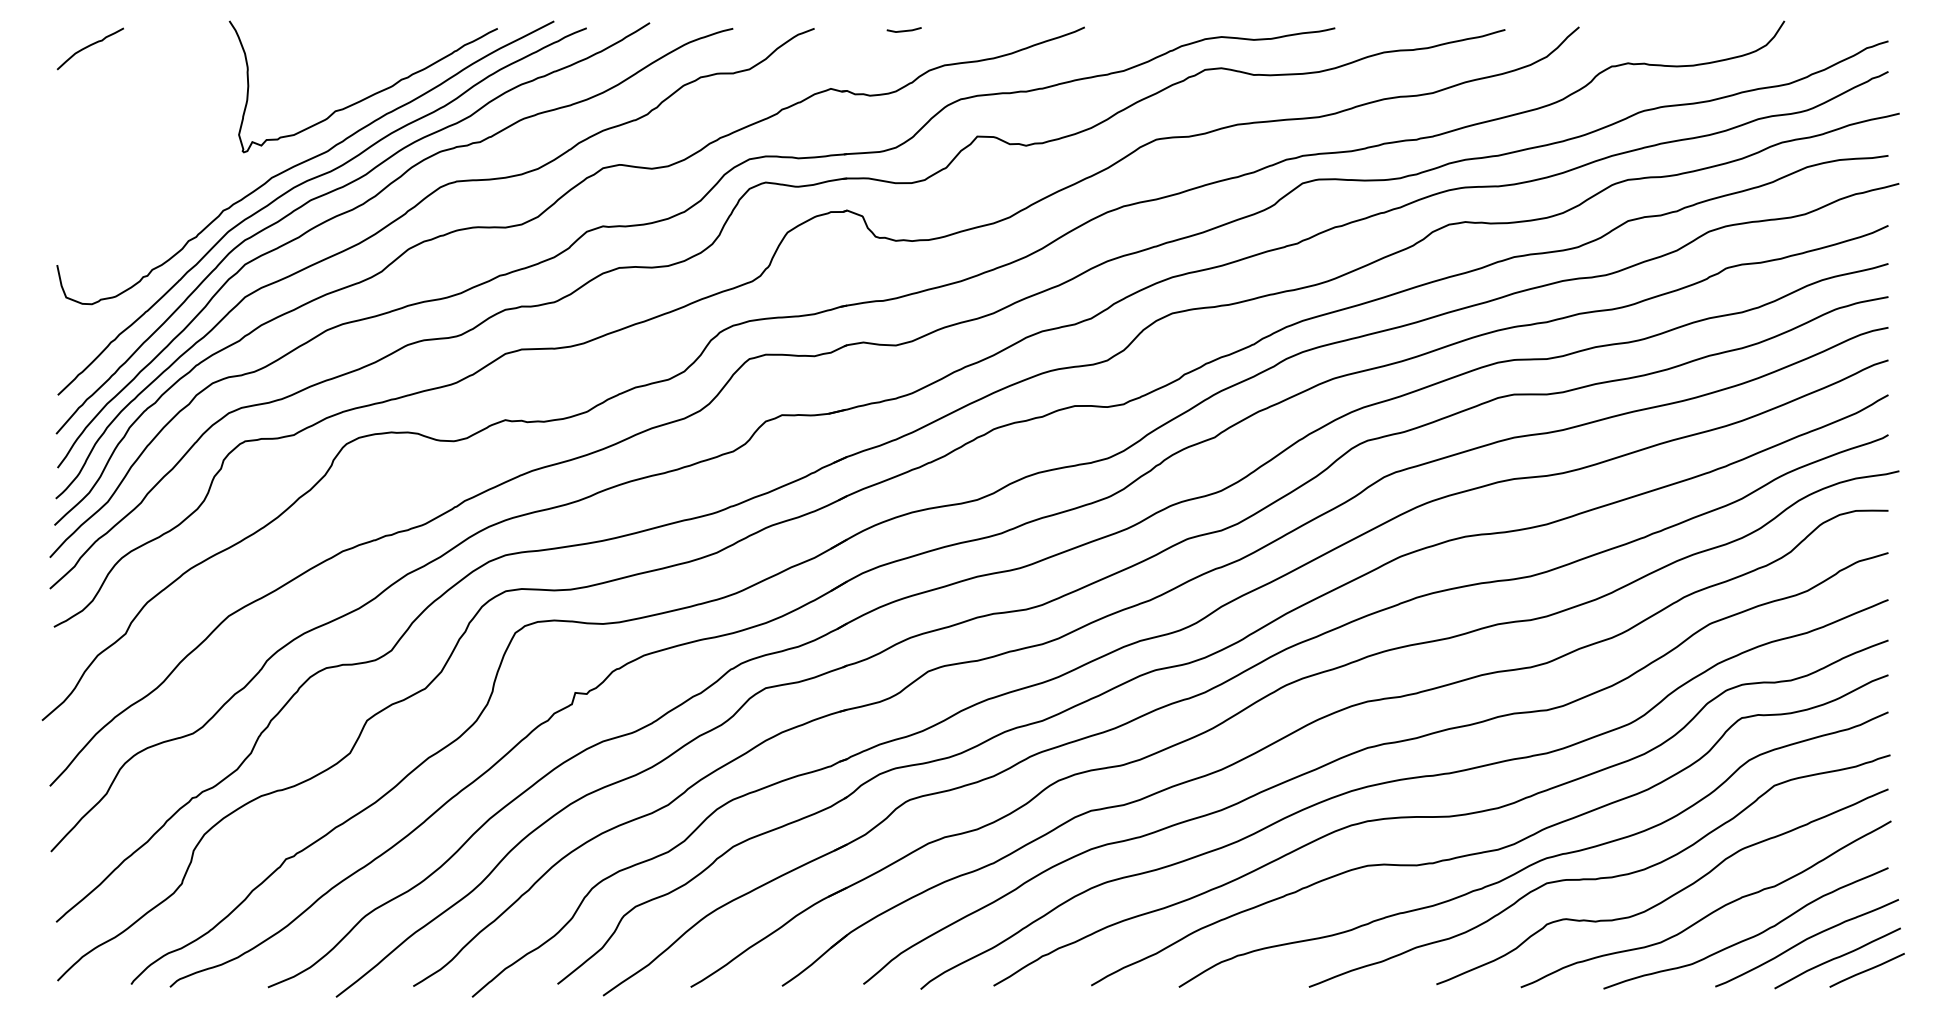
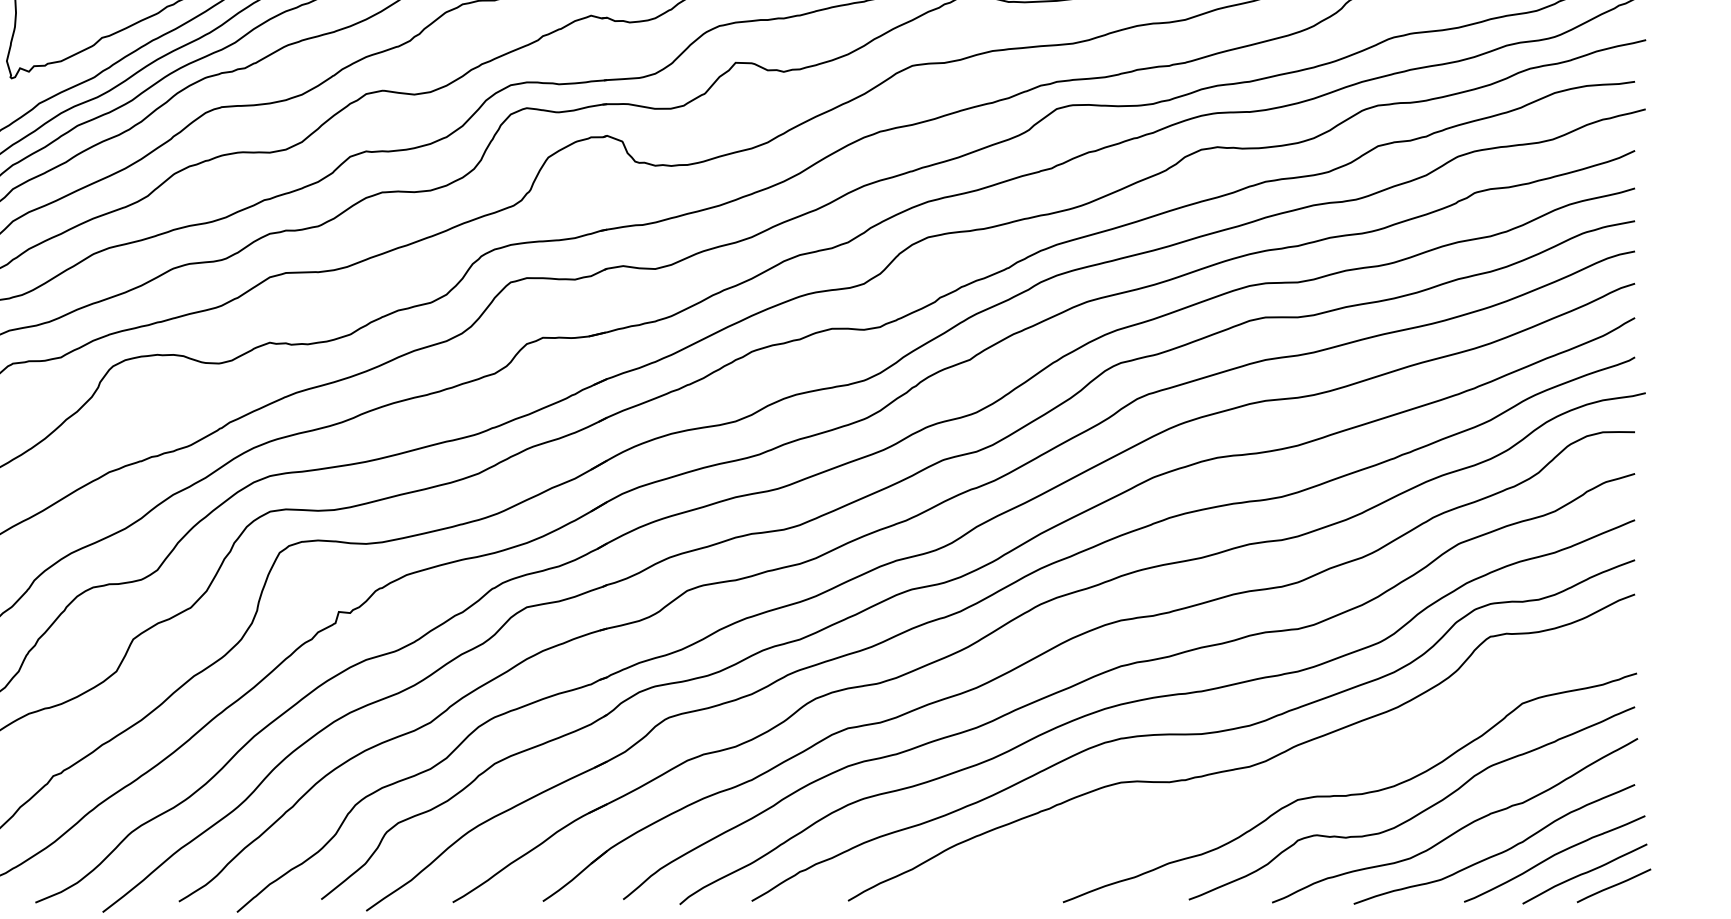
curve: (1538, 860) -> (1289, 777), removed

